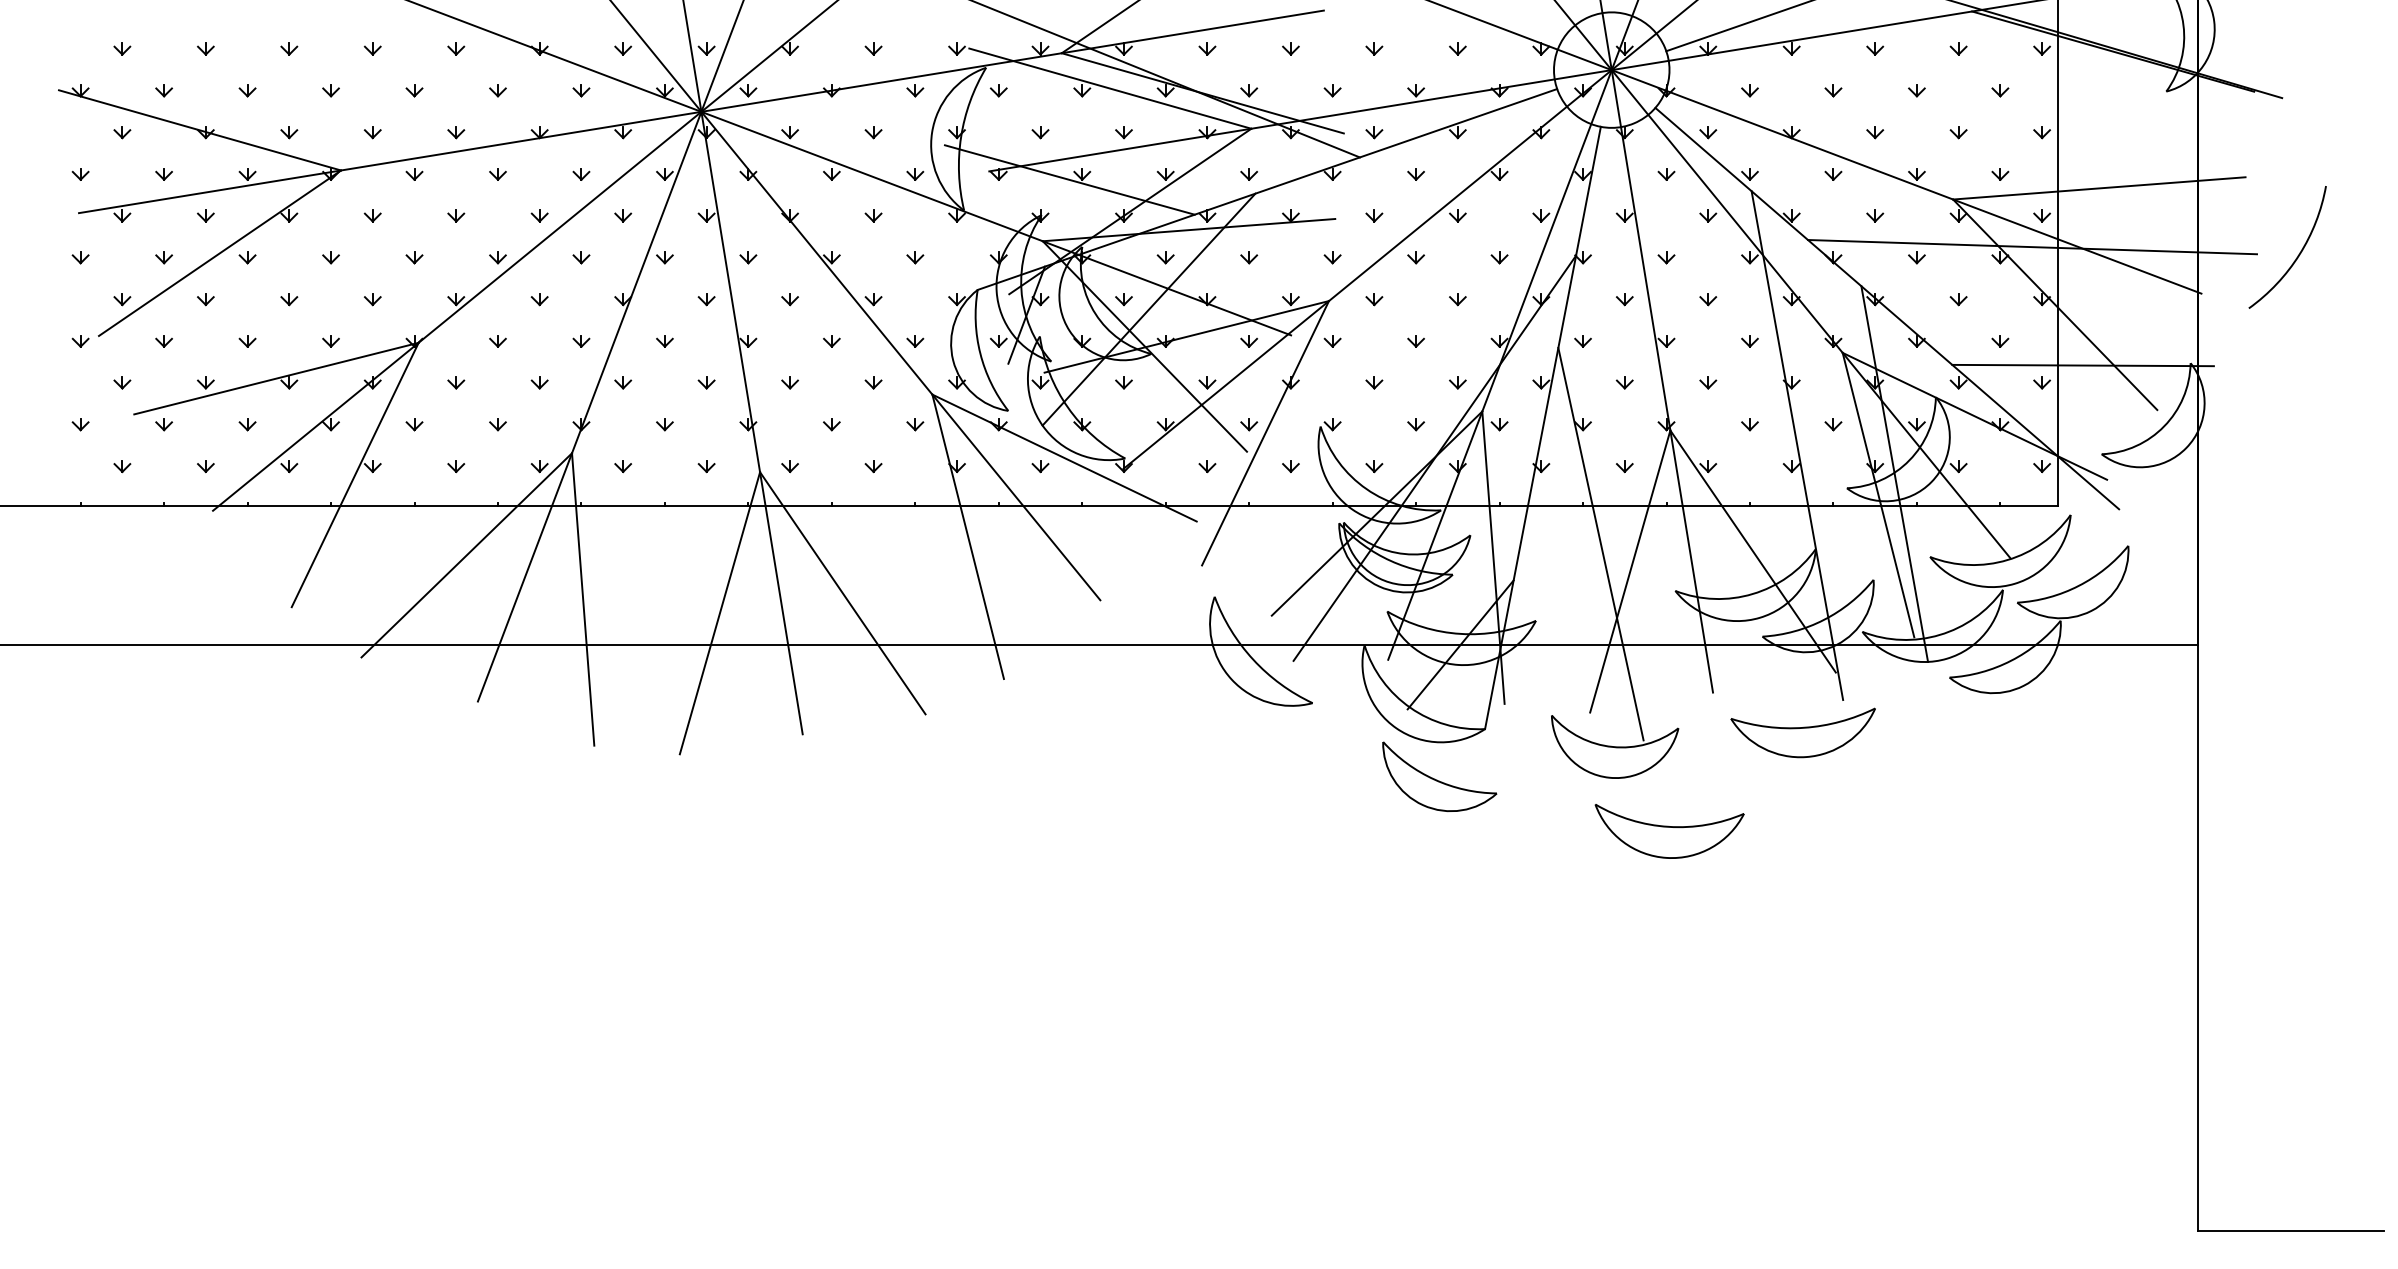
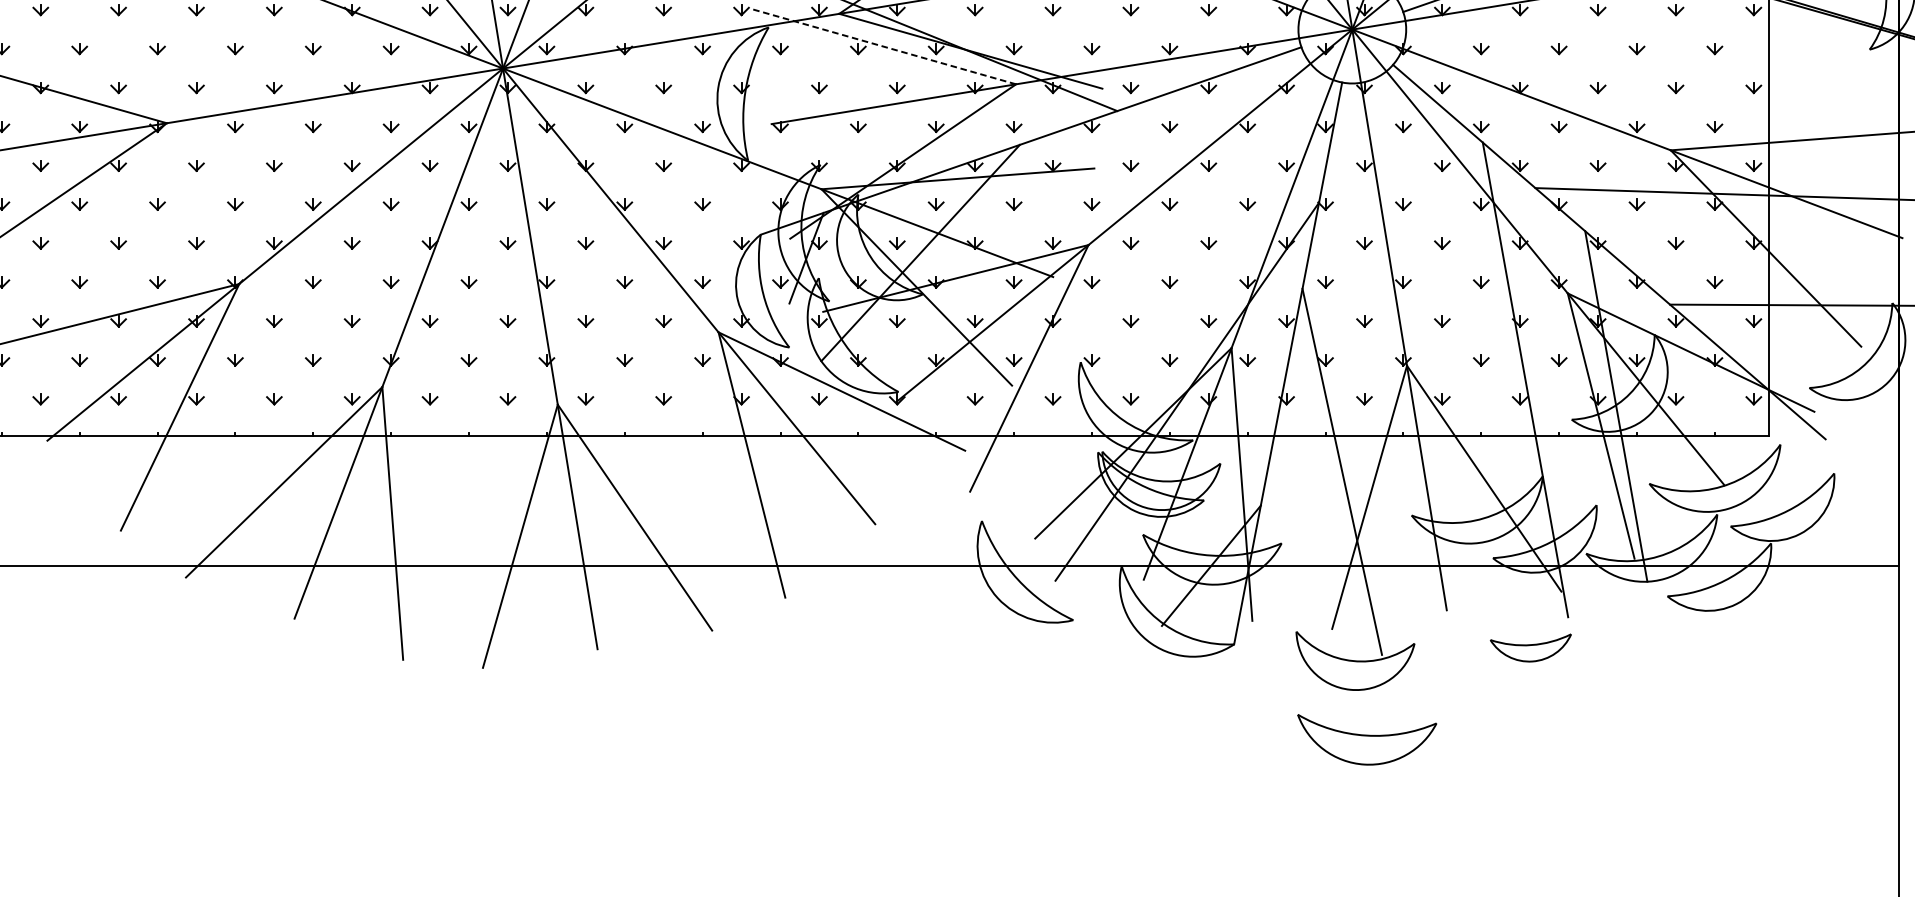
line: (1110, 88) -> (884, 46), solid -> dashed
line: (1069, 179) -> (846, 131), removed
part: (1802, 732) -> (1530, 647), size x0.6
part: (1439, 776) -> (1191, 688), removed
part: (1669, 831) -> (1367, 739), moved

